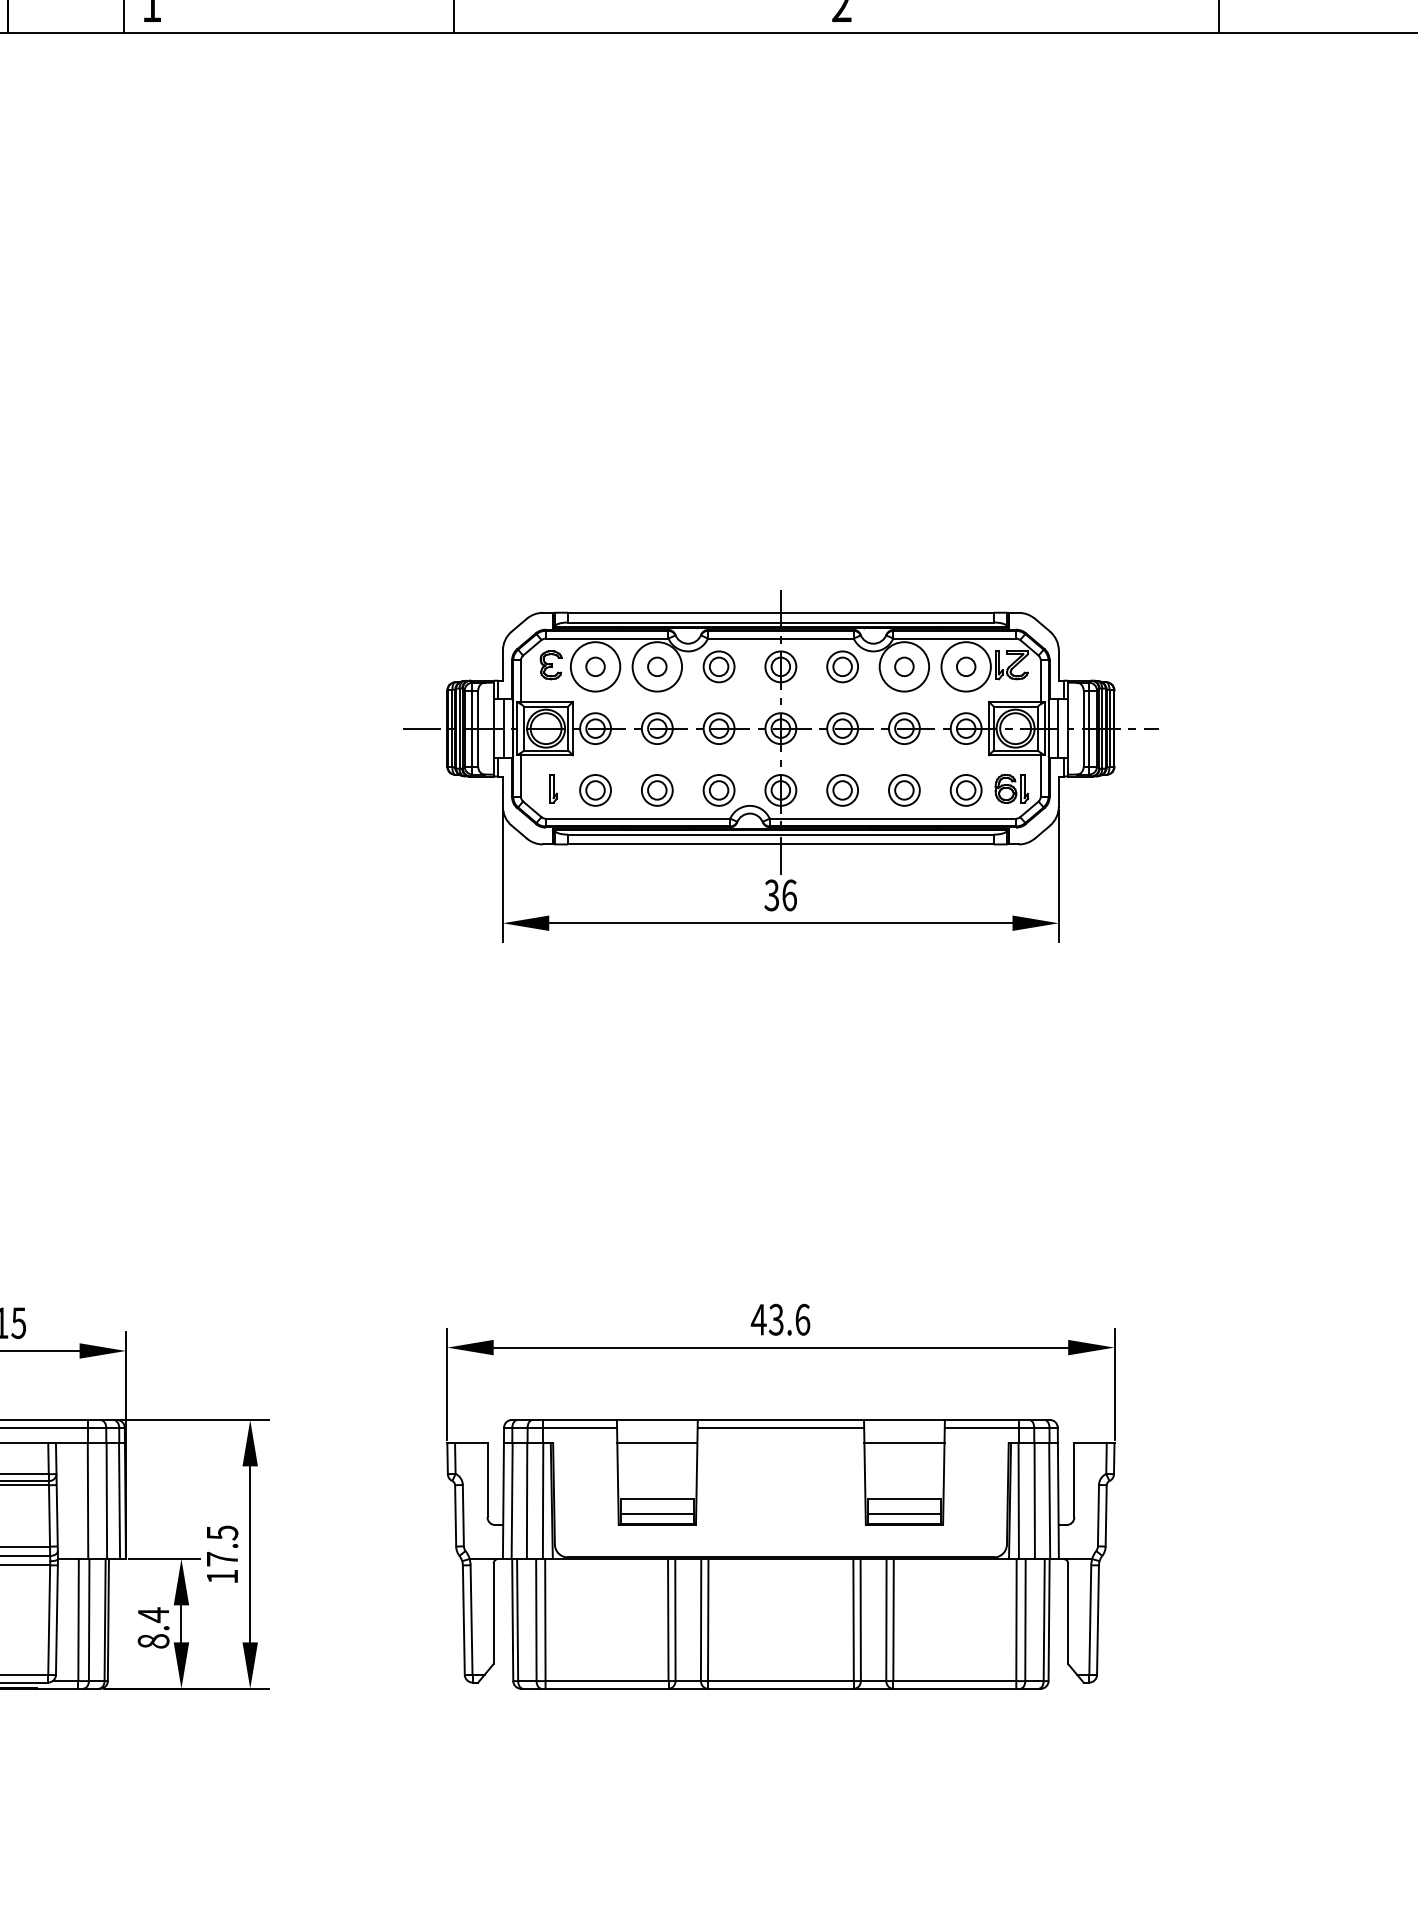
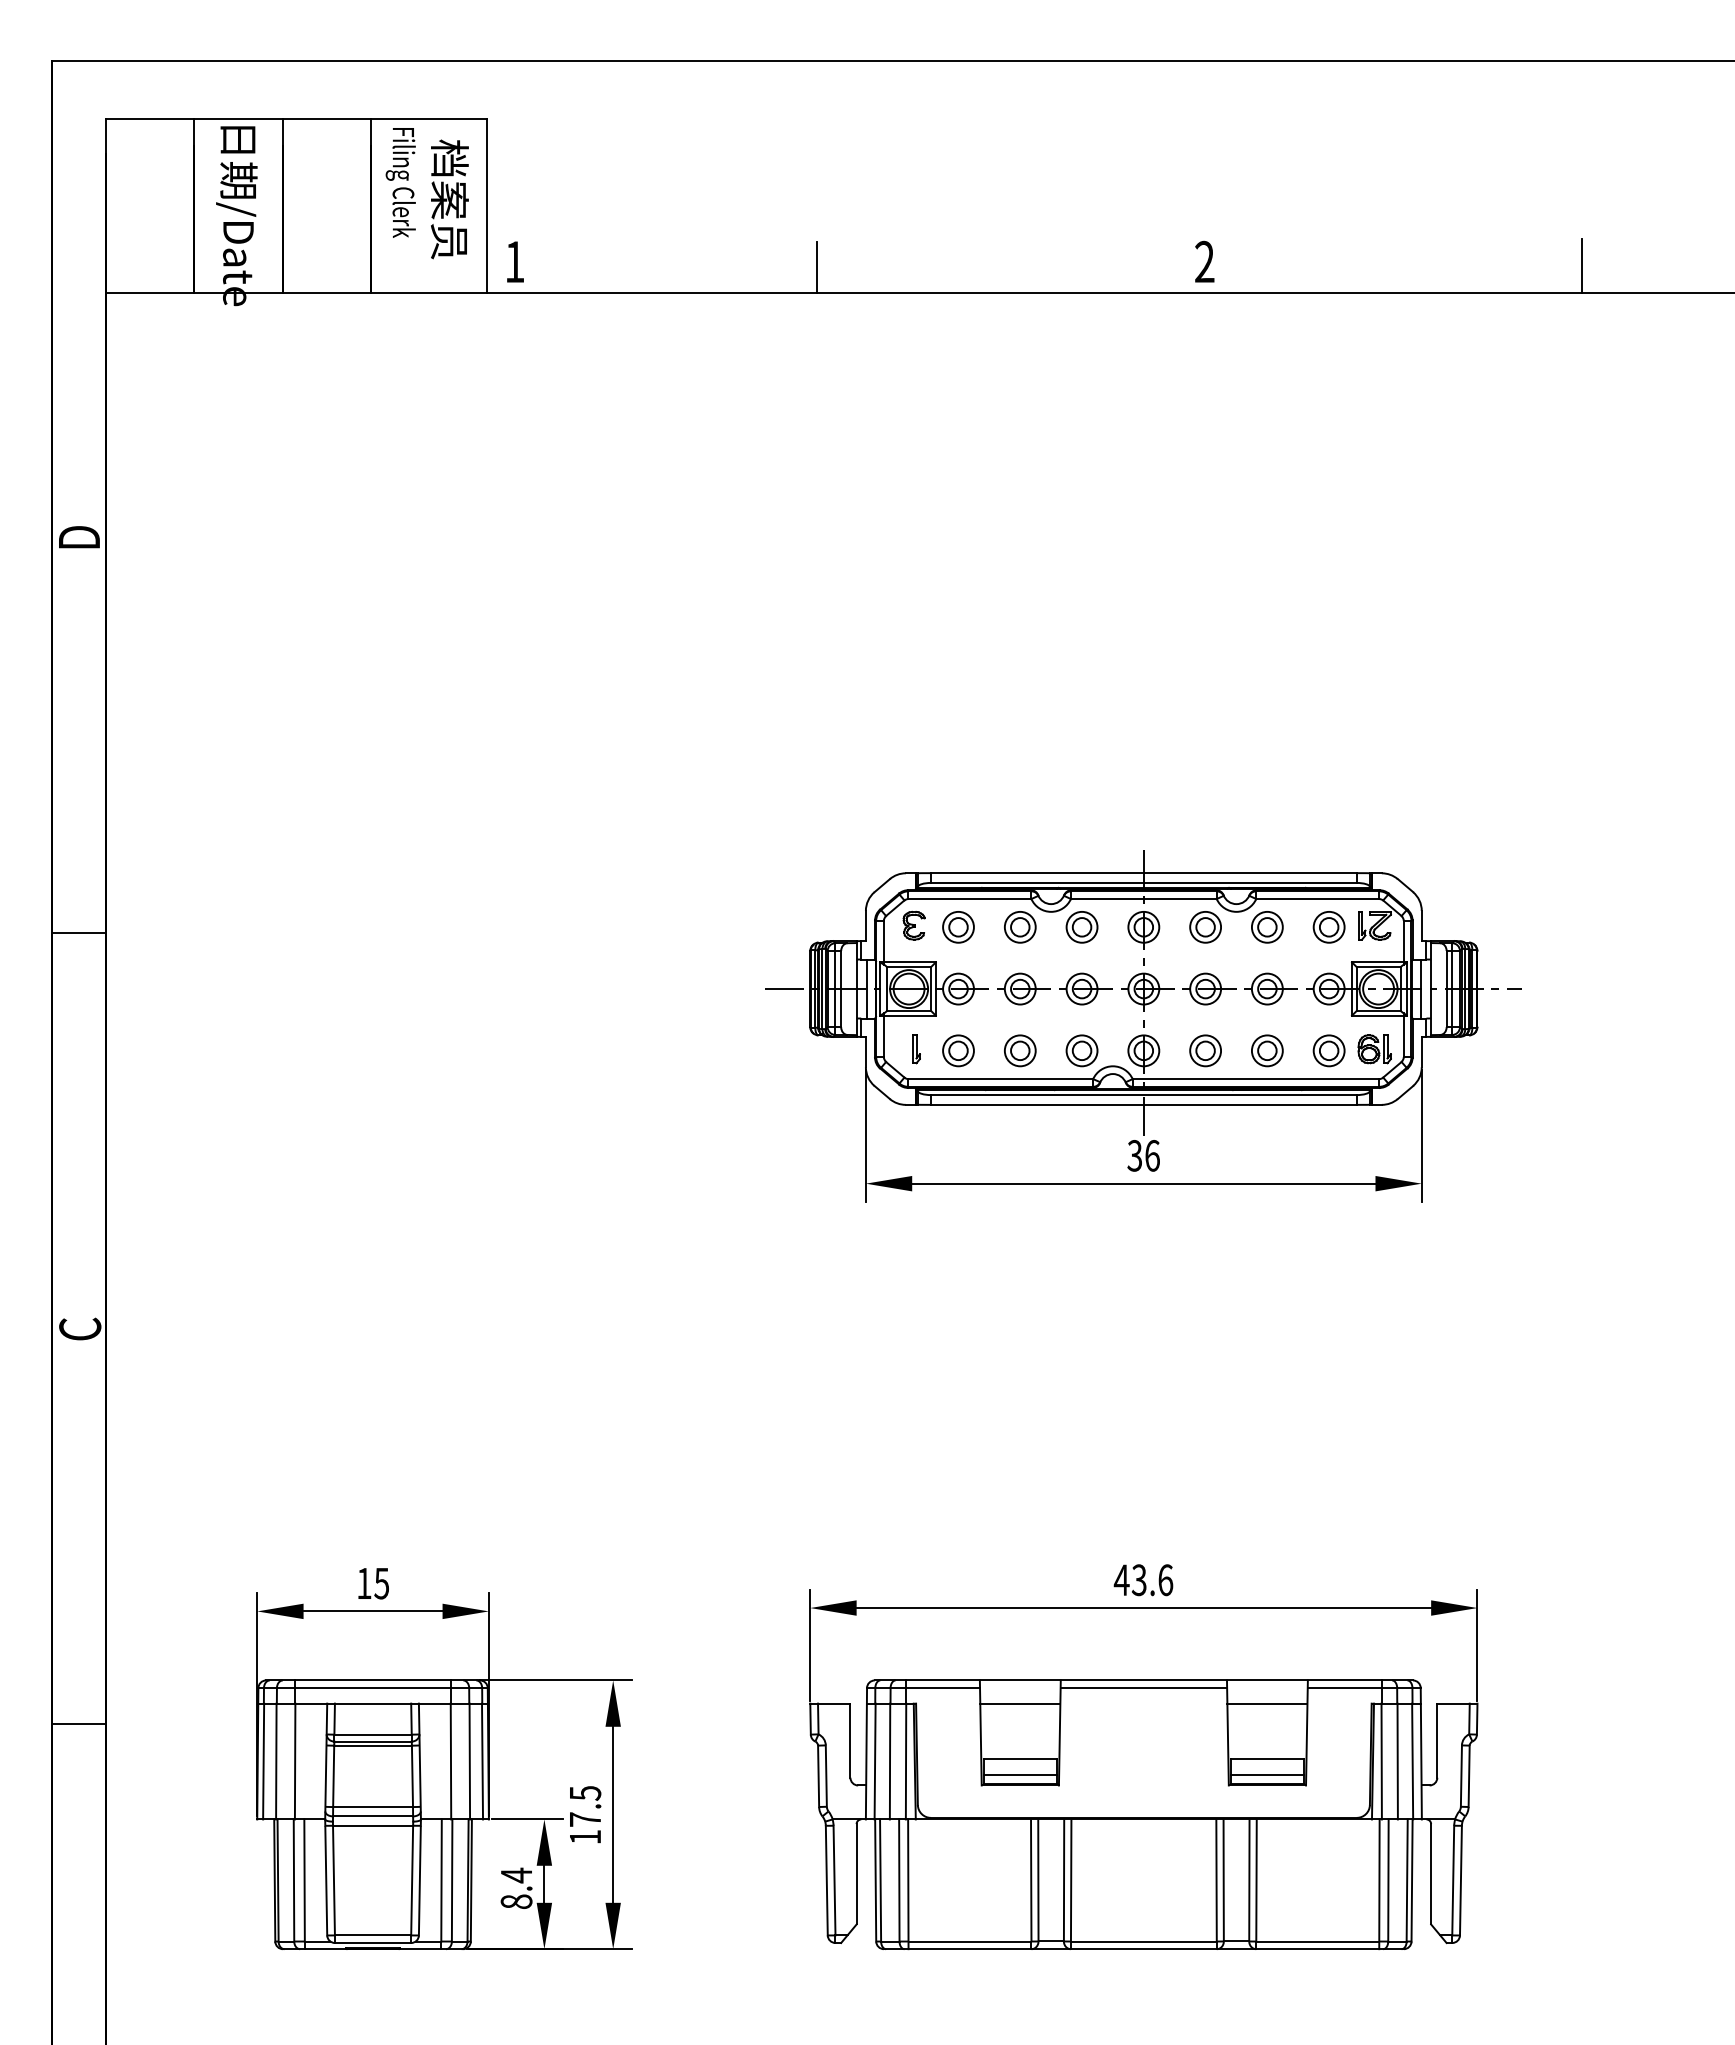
circle: (595, 666) -> (958, 926), size x0.62
circle: (656, 666) -> (1019, 926), size x0.62
circle: (903, 666) -> (1266, 926), size x0.62
circle: (965, 666) -> (1328, 926), size x0.62

